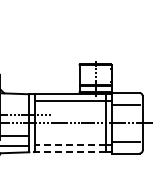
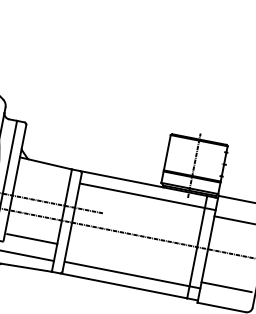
line: (70, 145) -> (126, 274), dashed -> solid
line: (67, 152) -> (119, 285), dashed -> solid

